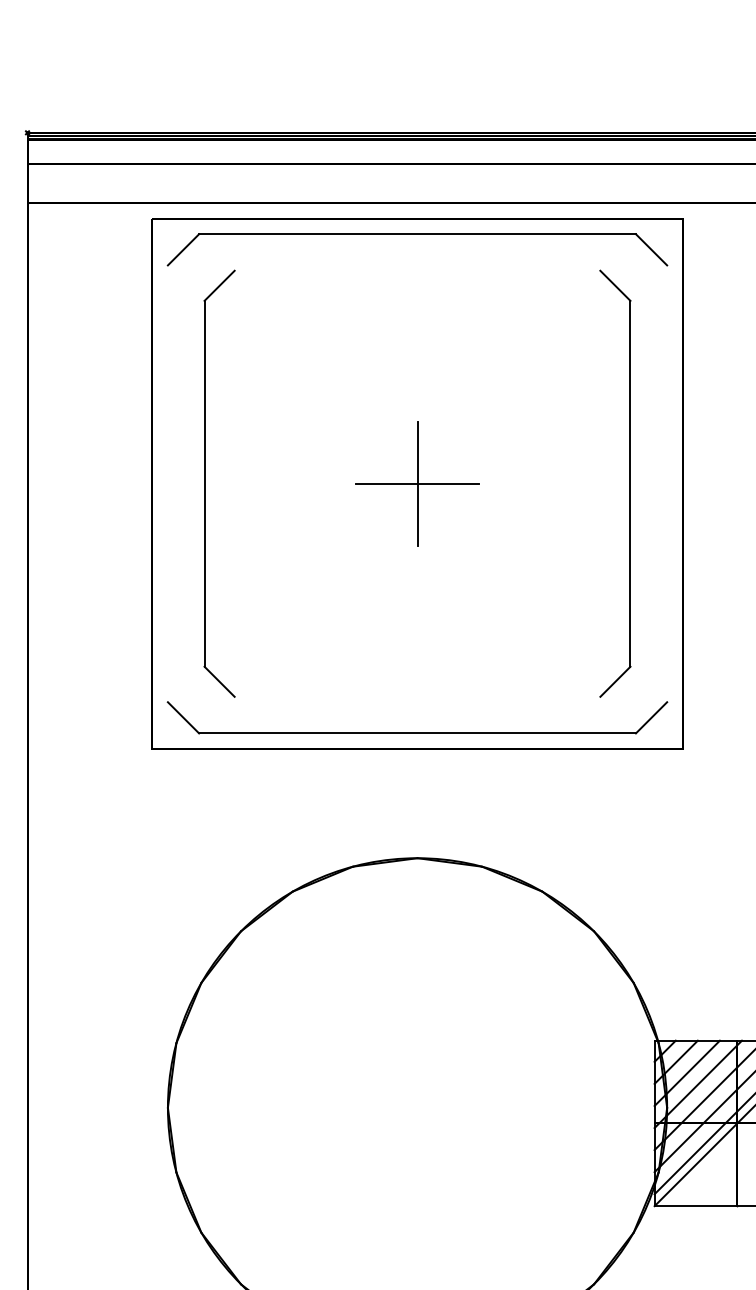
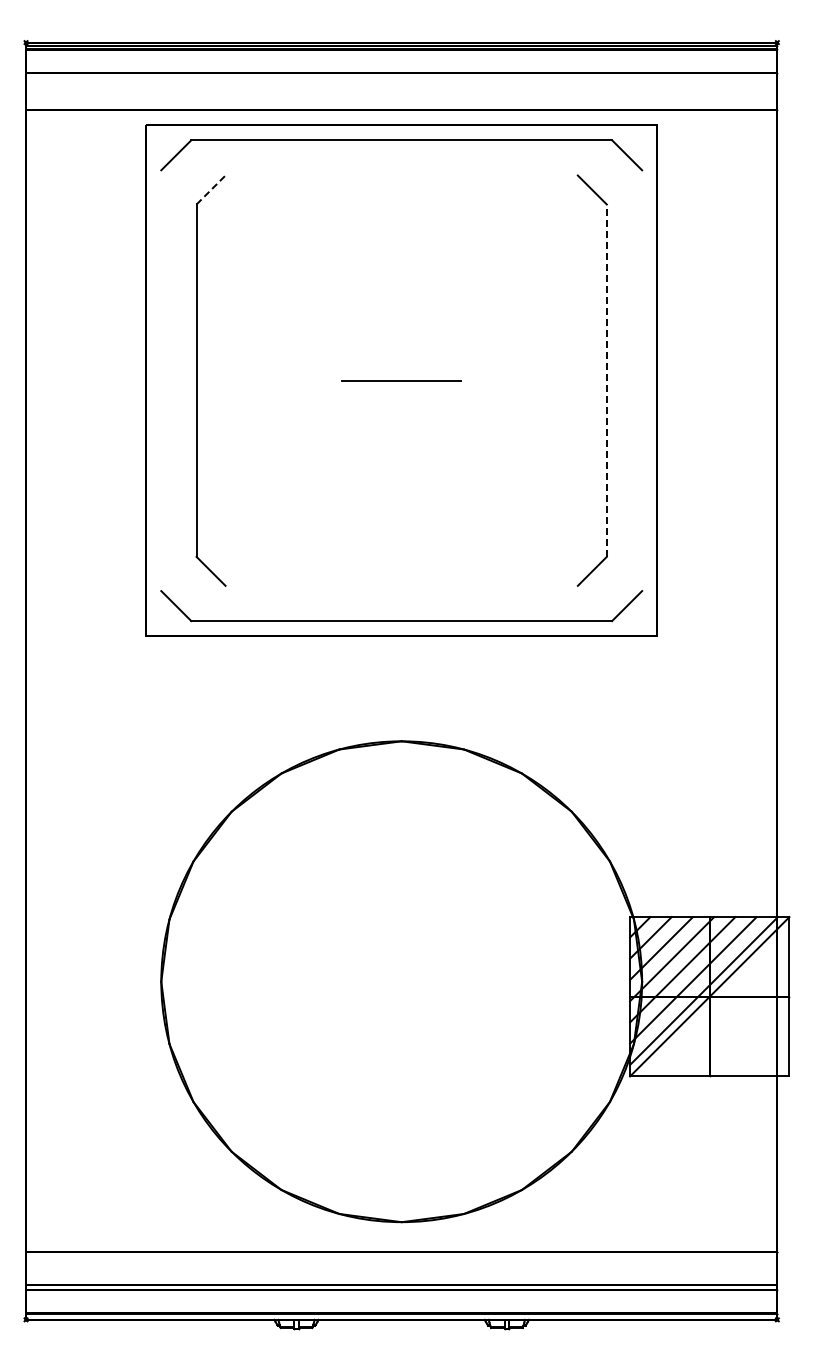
line: (220, 285) -> (211, 189), solid -> dashed
line: (417, 483) -> (401, 380), removed
line: (630, 483) -> (606, 380), solid -> dashed

